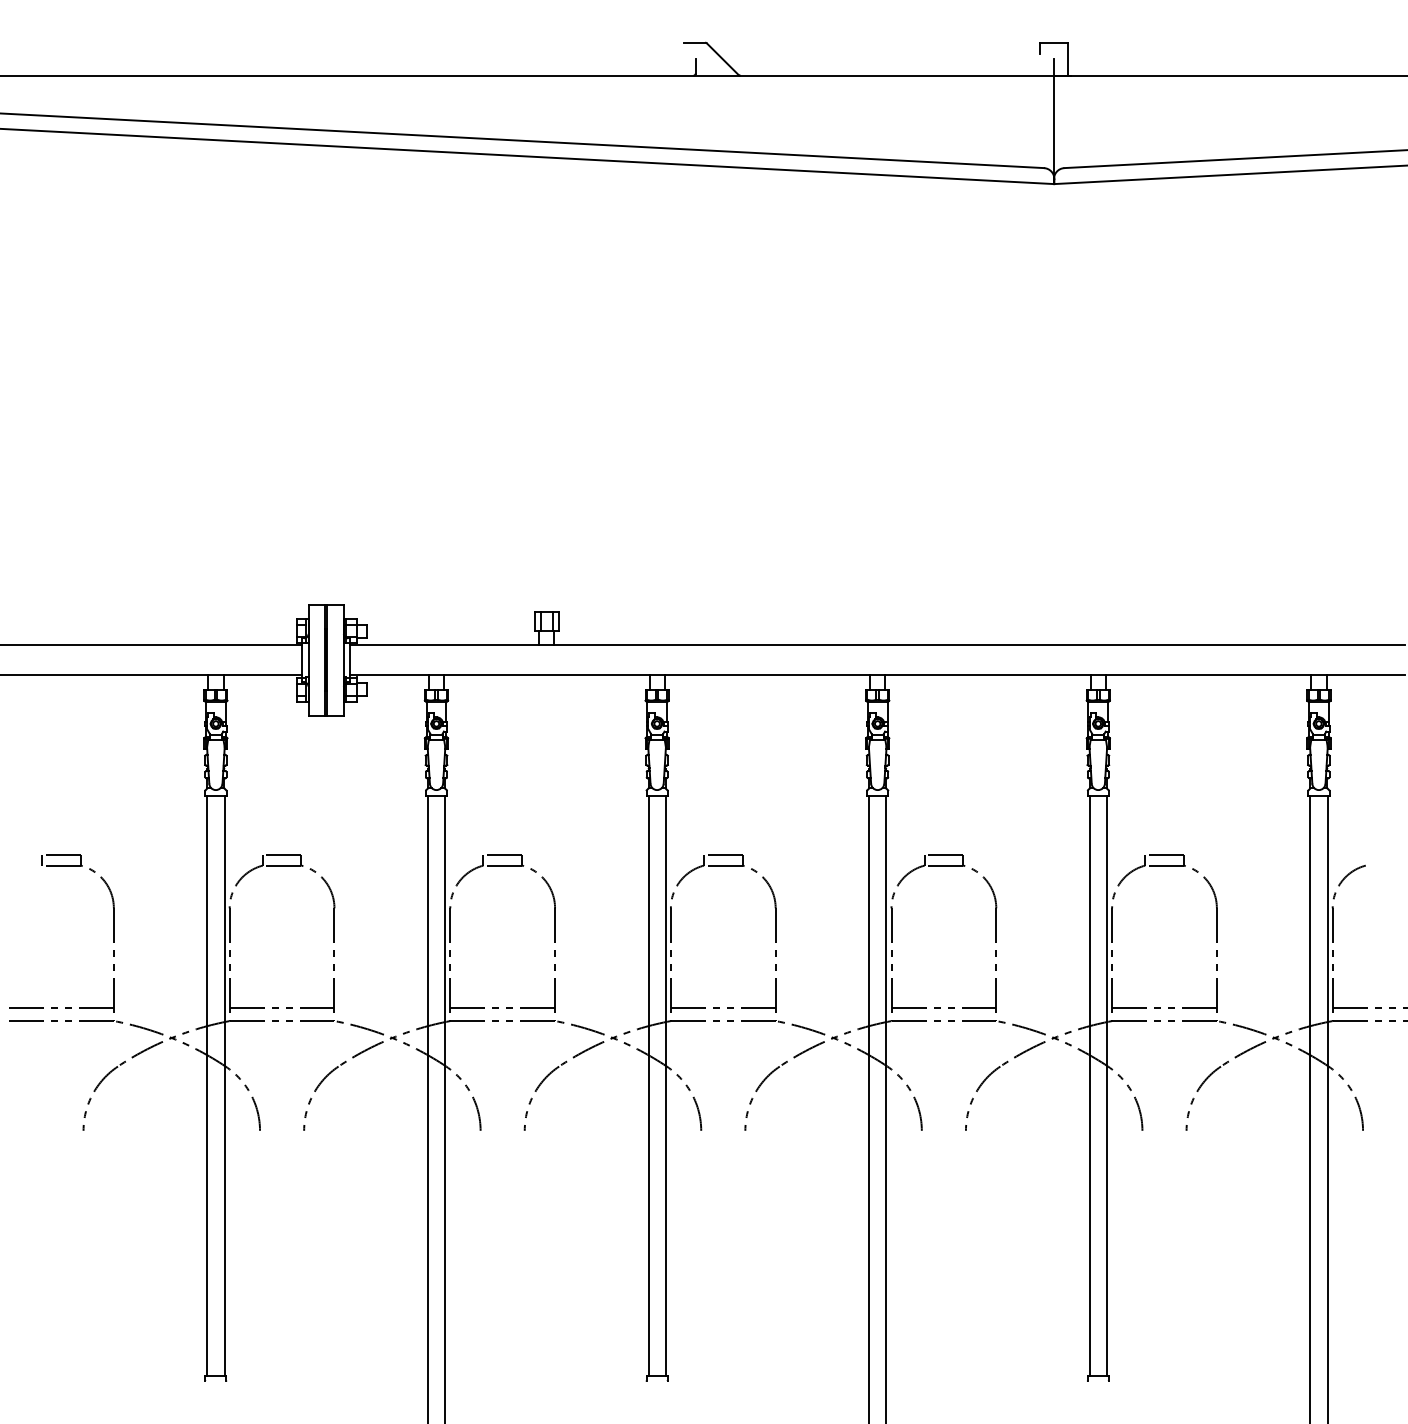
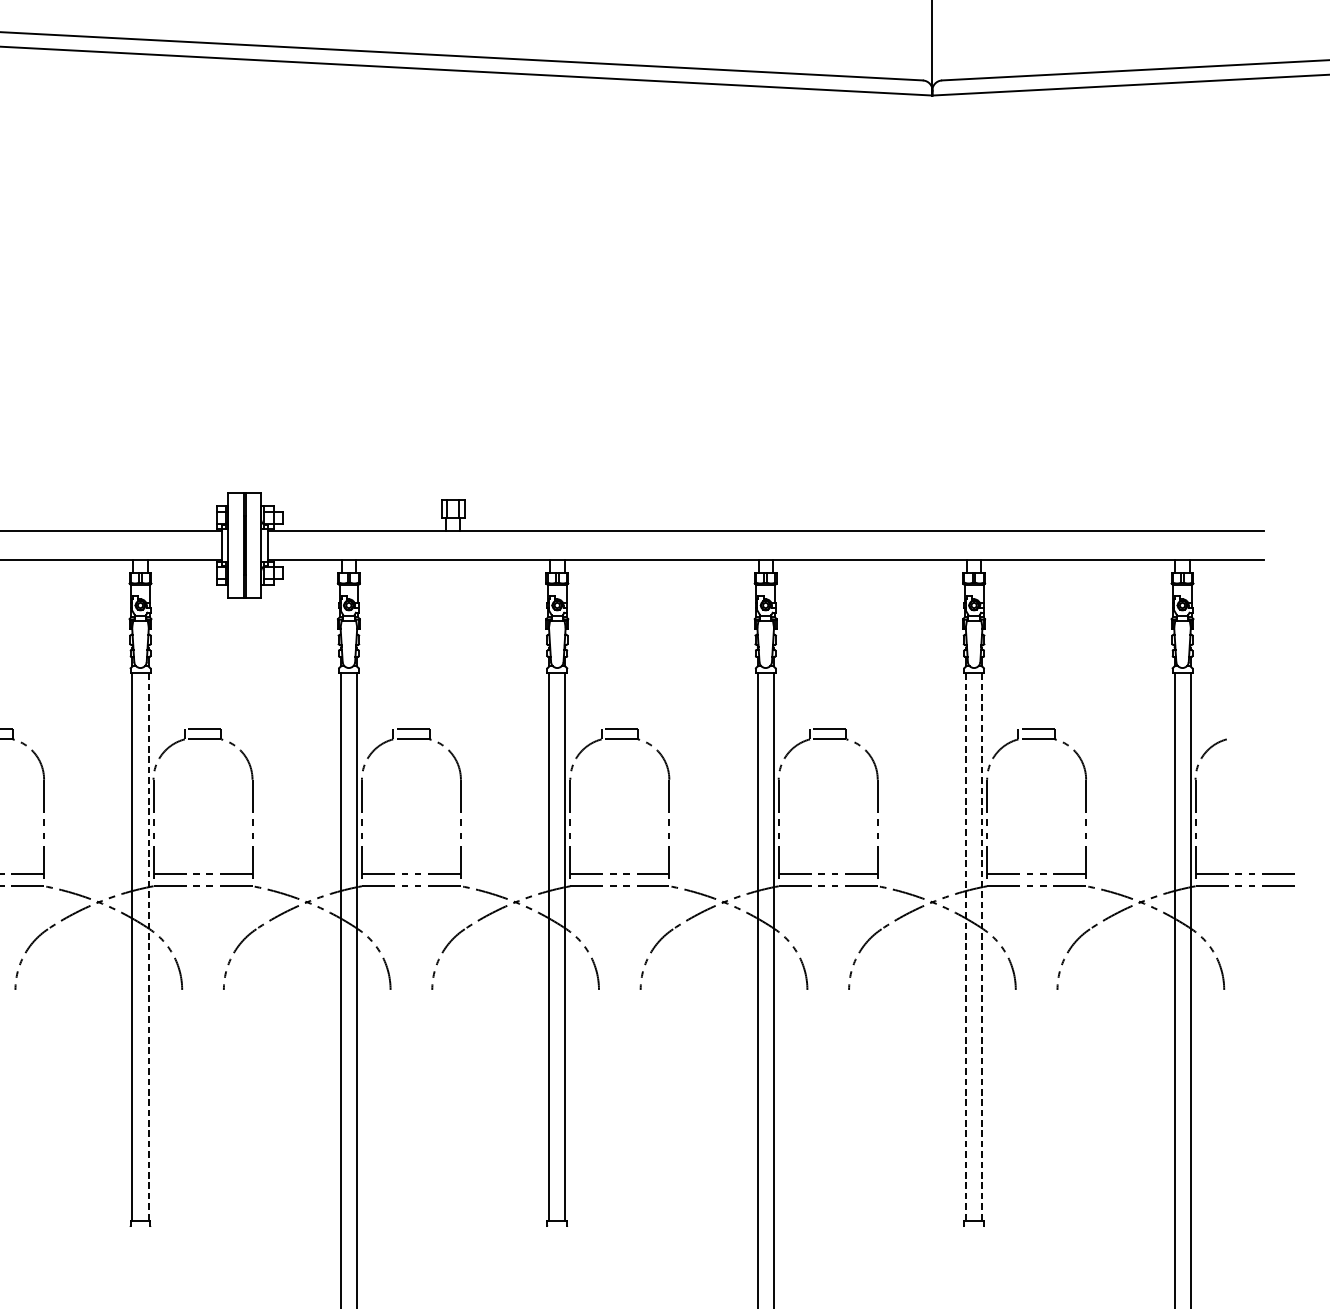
line: (224, 1086) -> (148, 948), solid -> dashed
line: (1089, 1086) -> (965, 948), solid -> dashed
line: (1106, 1086) -> (981, 948), solid -> dashed

